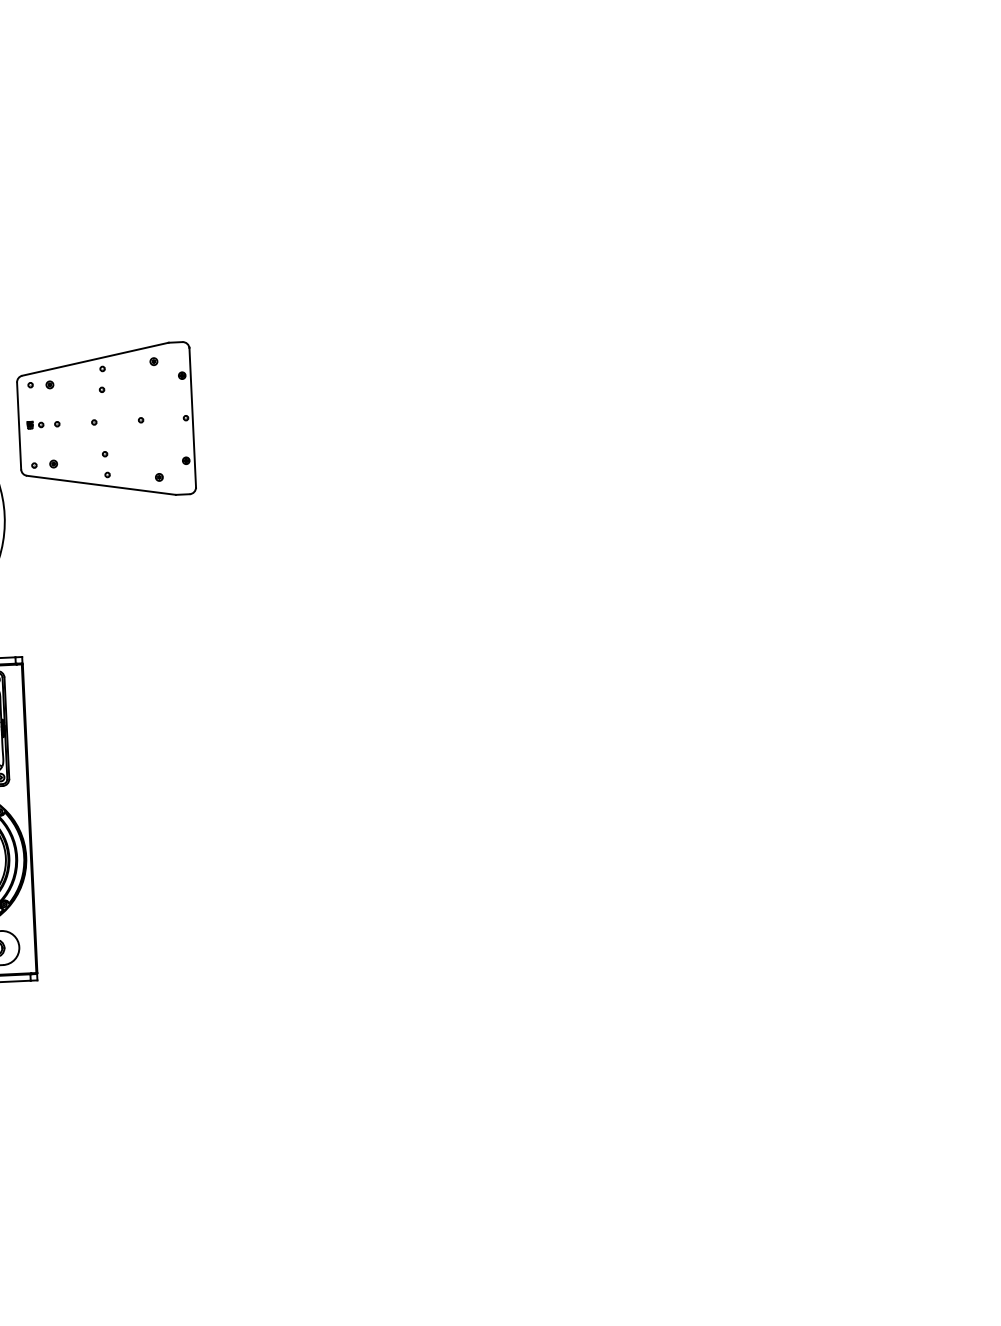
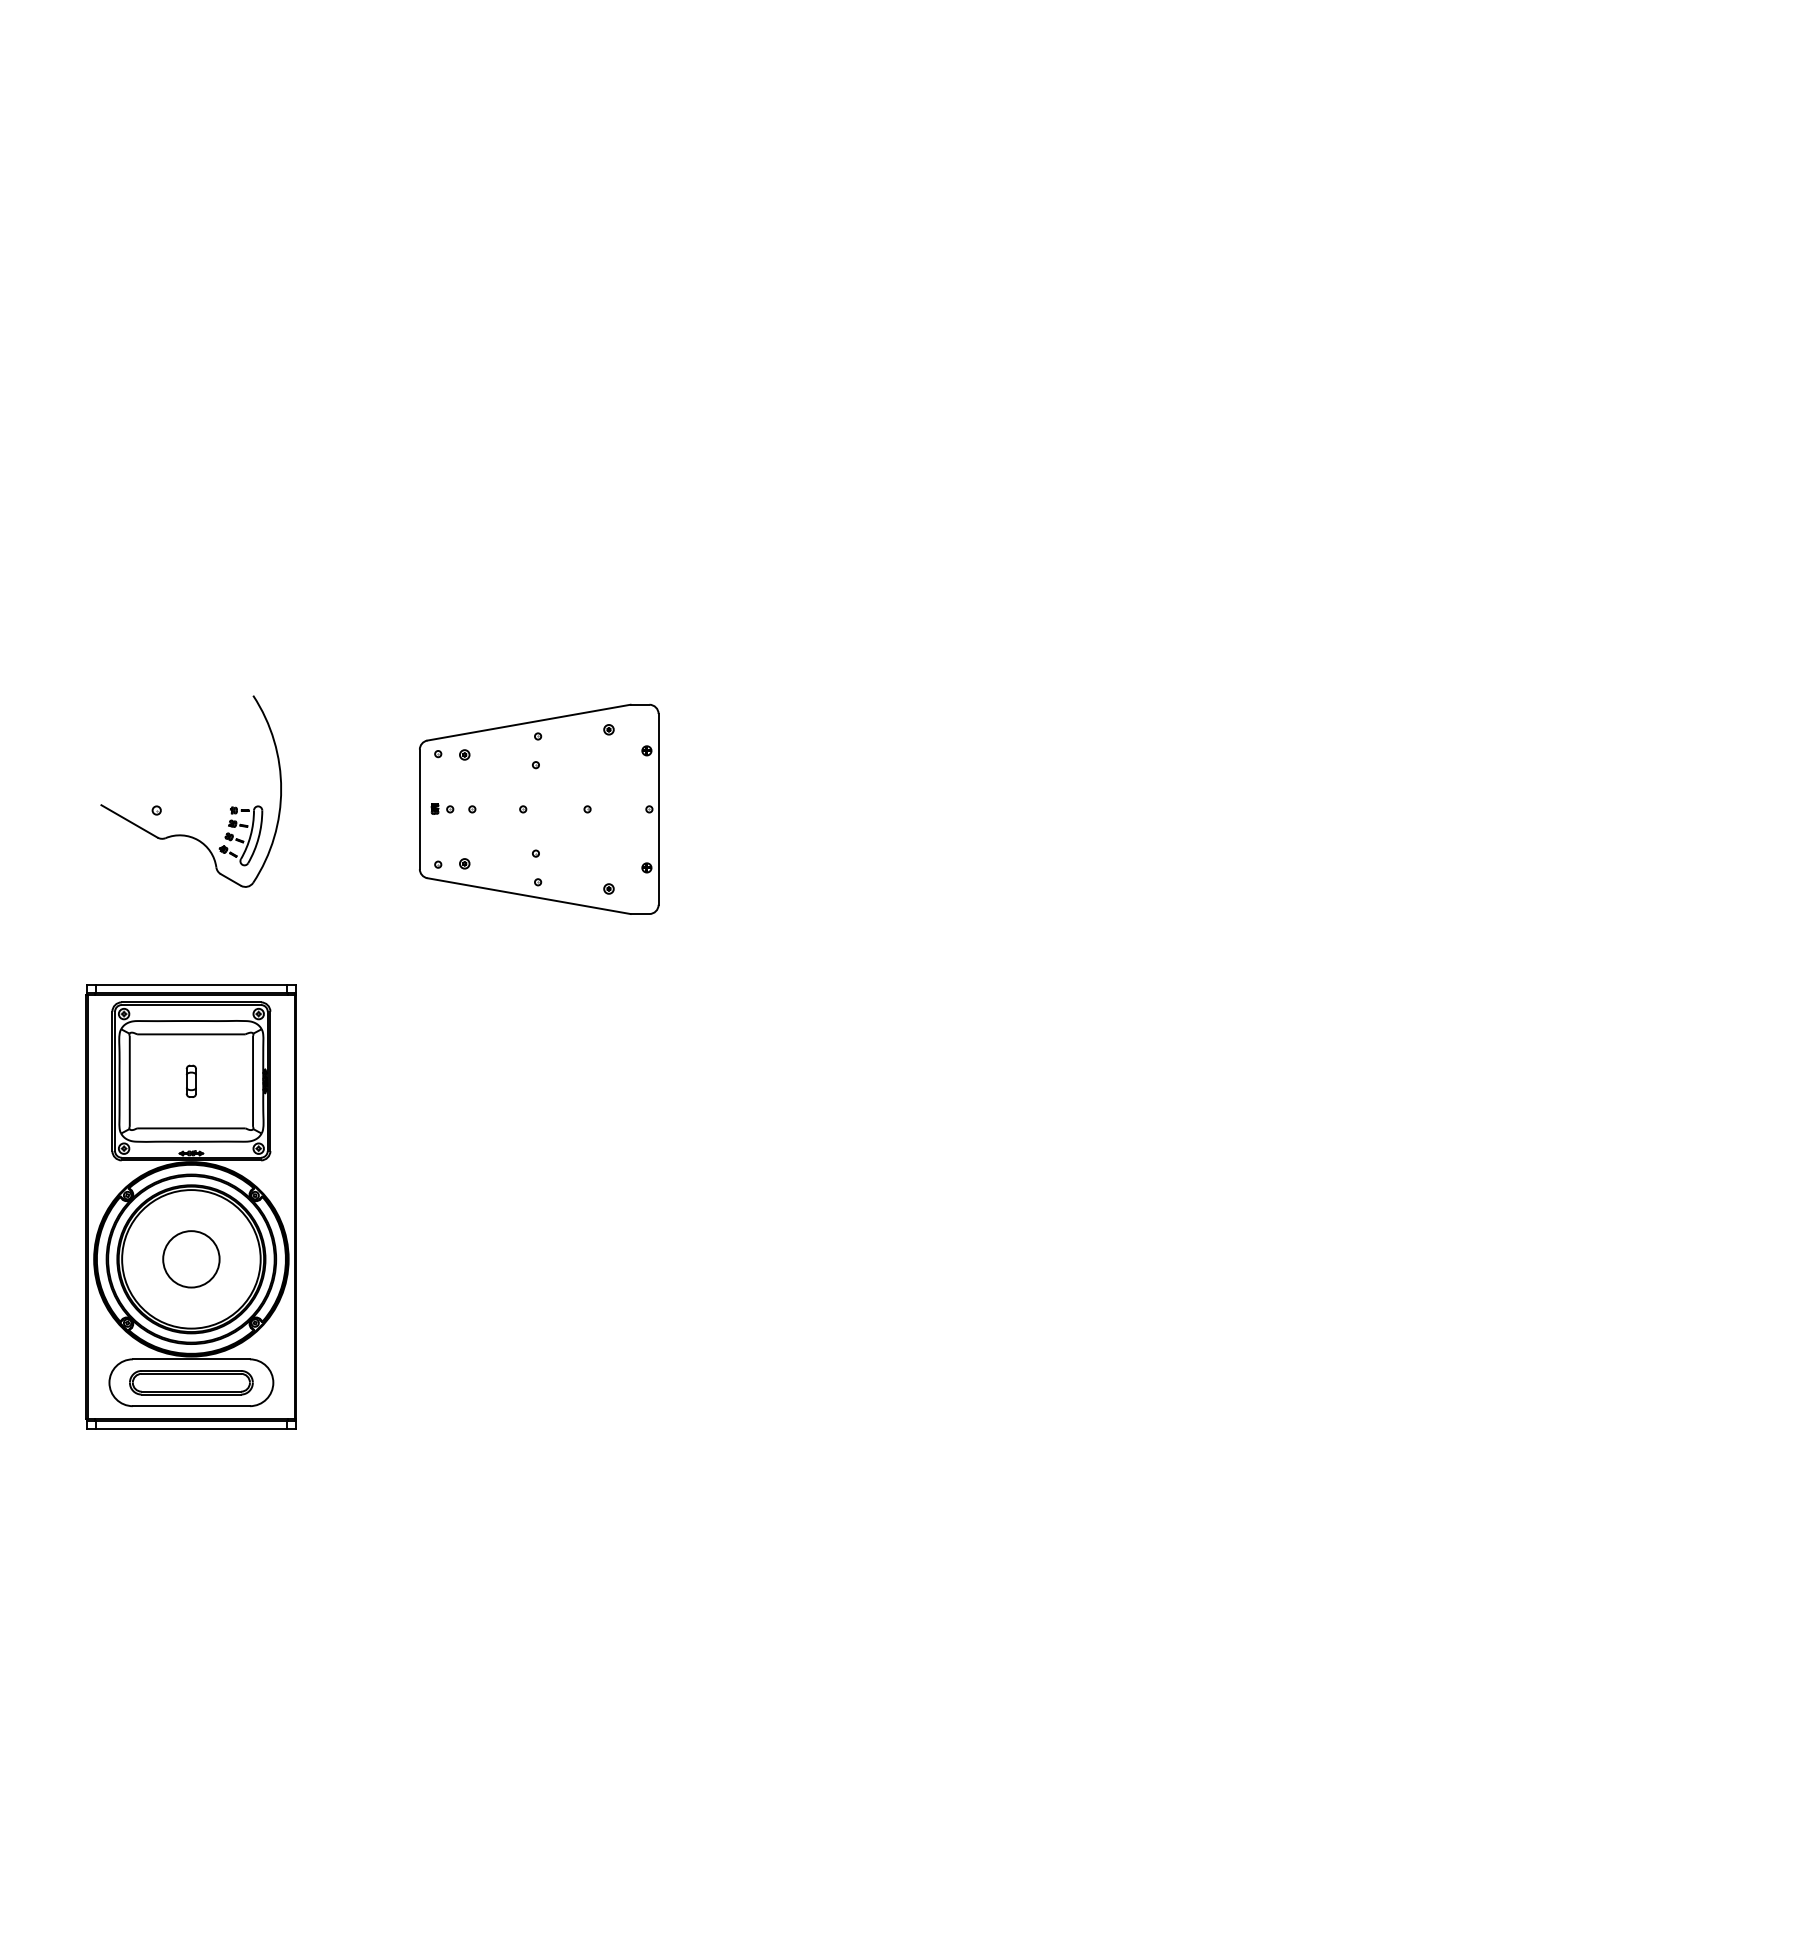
part: (106, 421) -> (539, 808), moved

